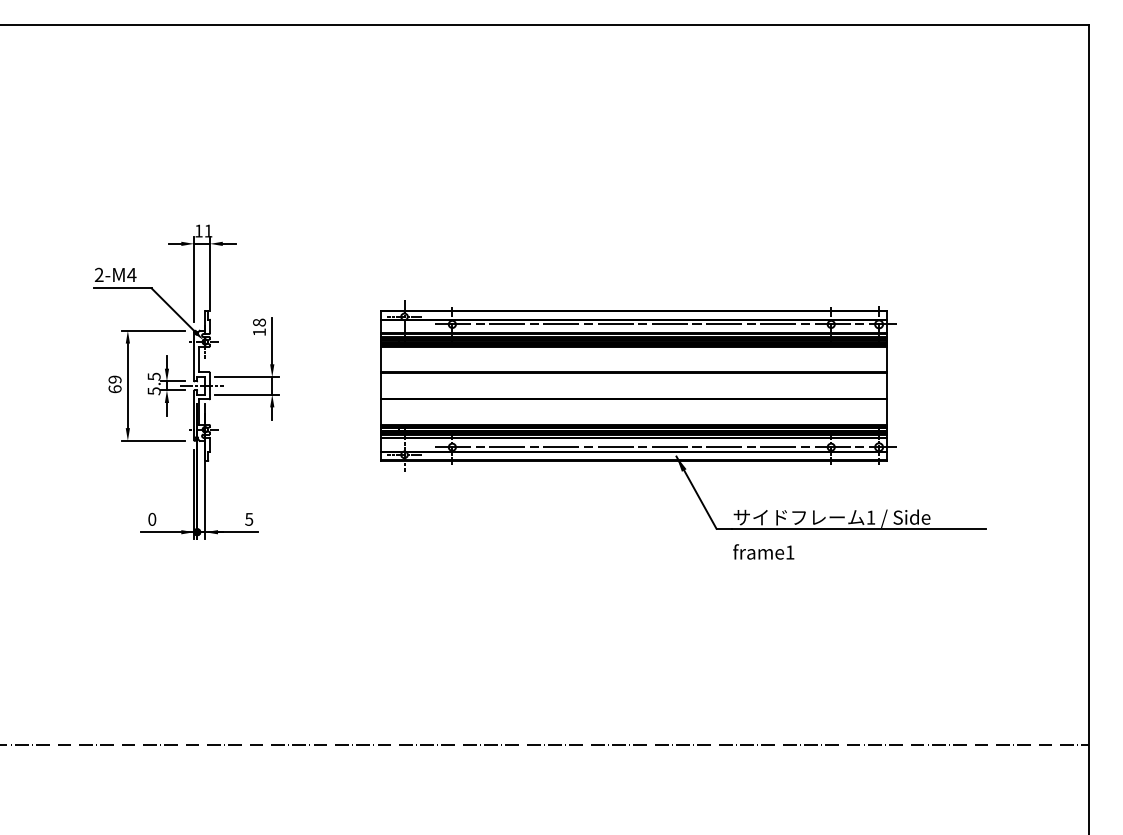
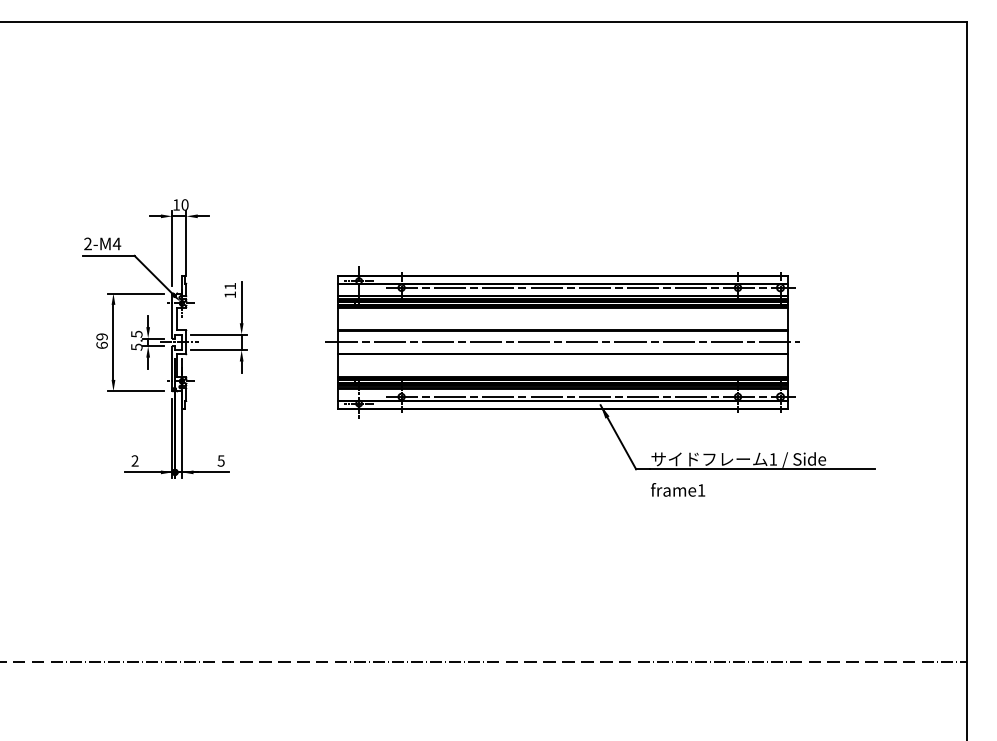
text: (207, 230) -> (184, 204), 11 -> 10
text: (259, 321) -> (230, 285), 18 -> 11
line: (633, 385) -> (562, 342), added
text: (151, 518) -> (134, 460), 0 -> 2

